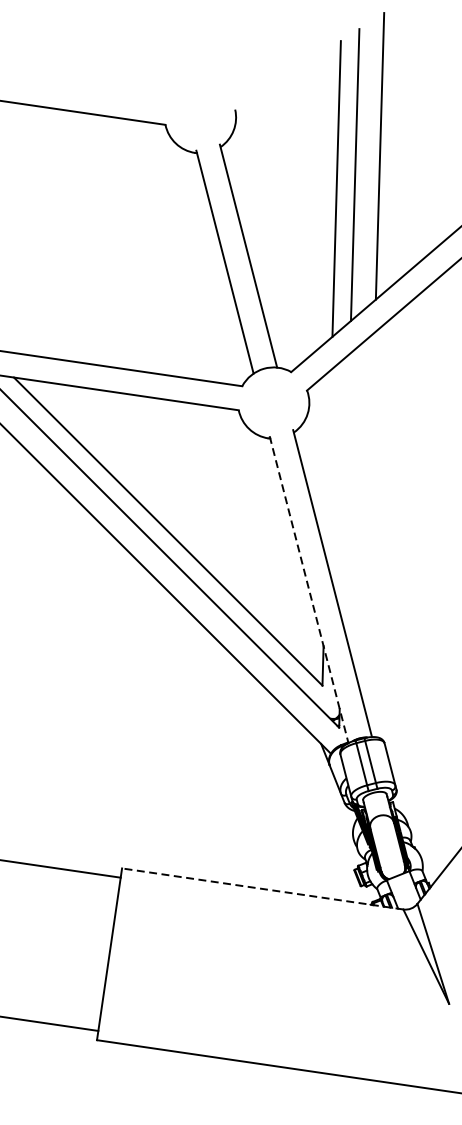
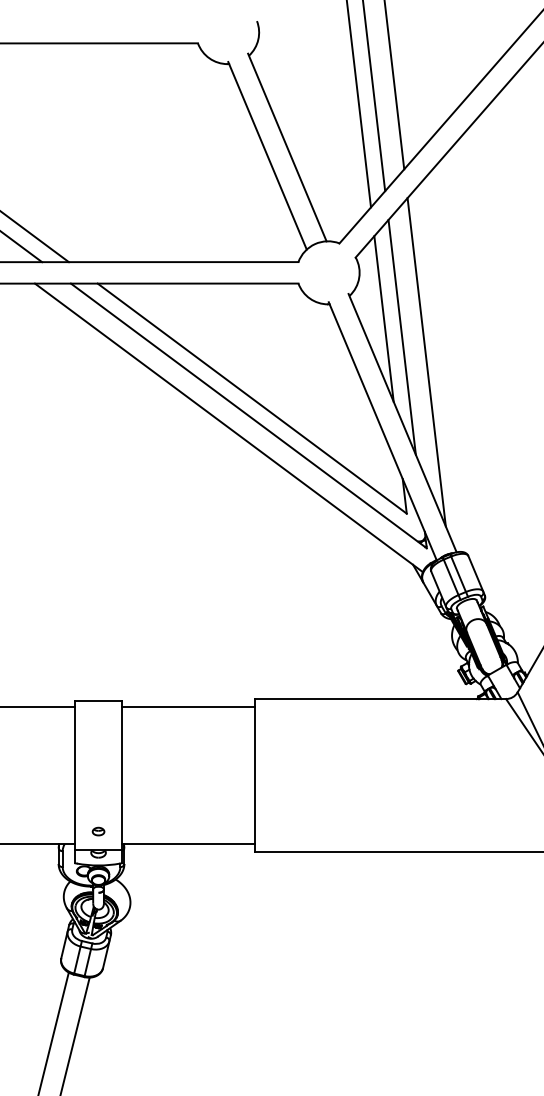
line: (328, 463) -> (383, 318), added
line: (345, 486) -> (401, 336), added
line: (369, 519) -> (426, 362), added
line: (309, 589) -> (383, 431), dashed -> solid
line: (262, 889) -> (380, 699), dashed -> solid

